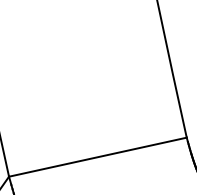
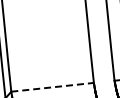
line: (97, 157) -> (52, 87), solid -> dashed

